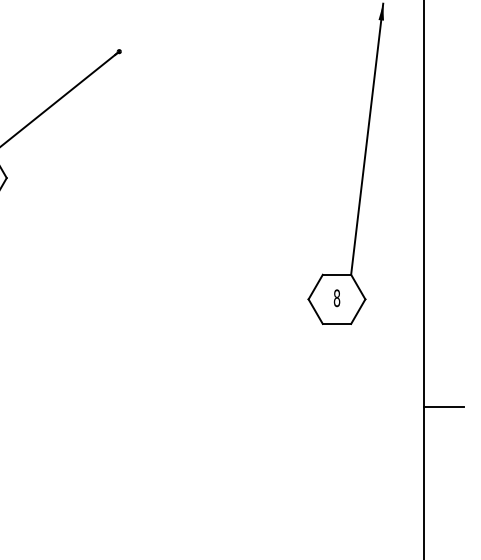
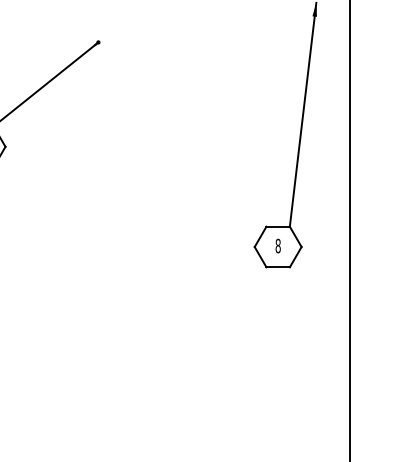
line: (443, 407) -> (366, 336), removed

